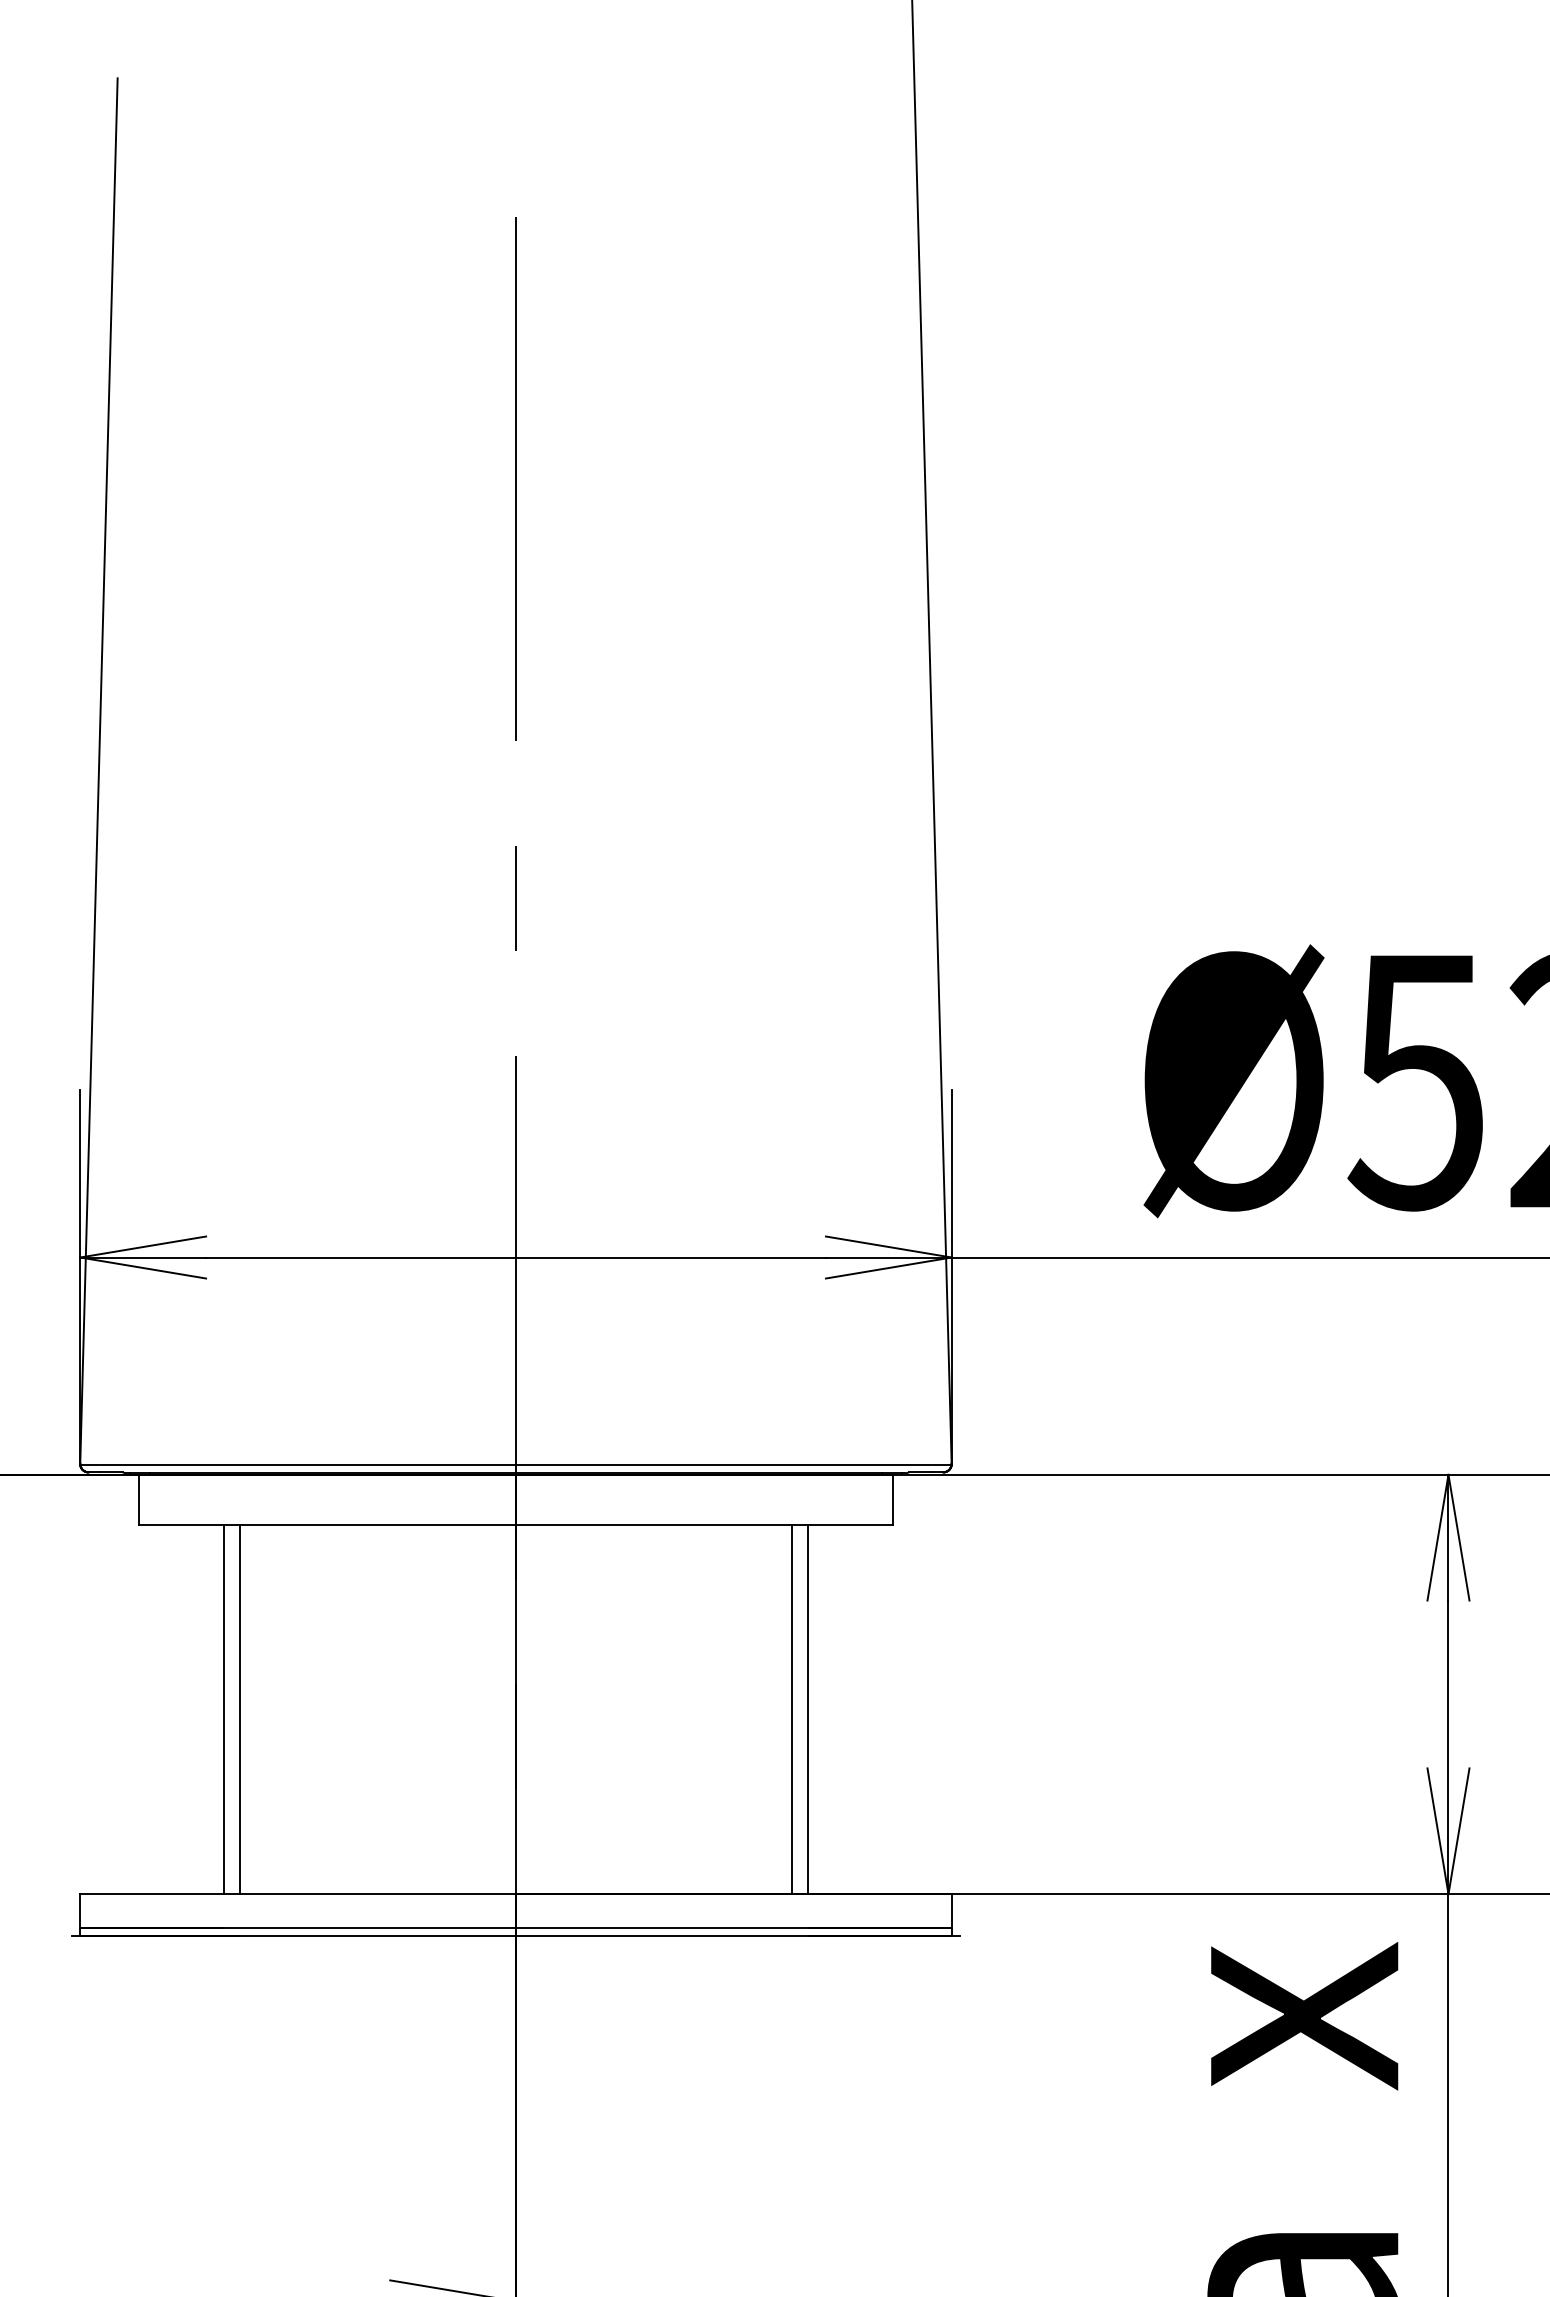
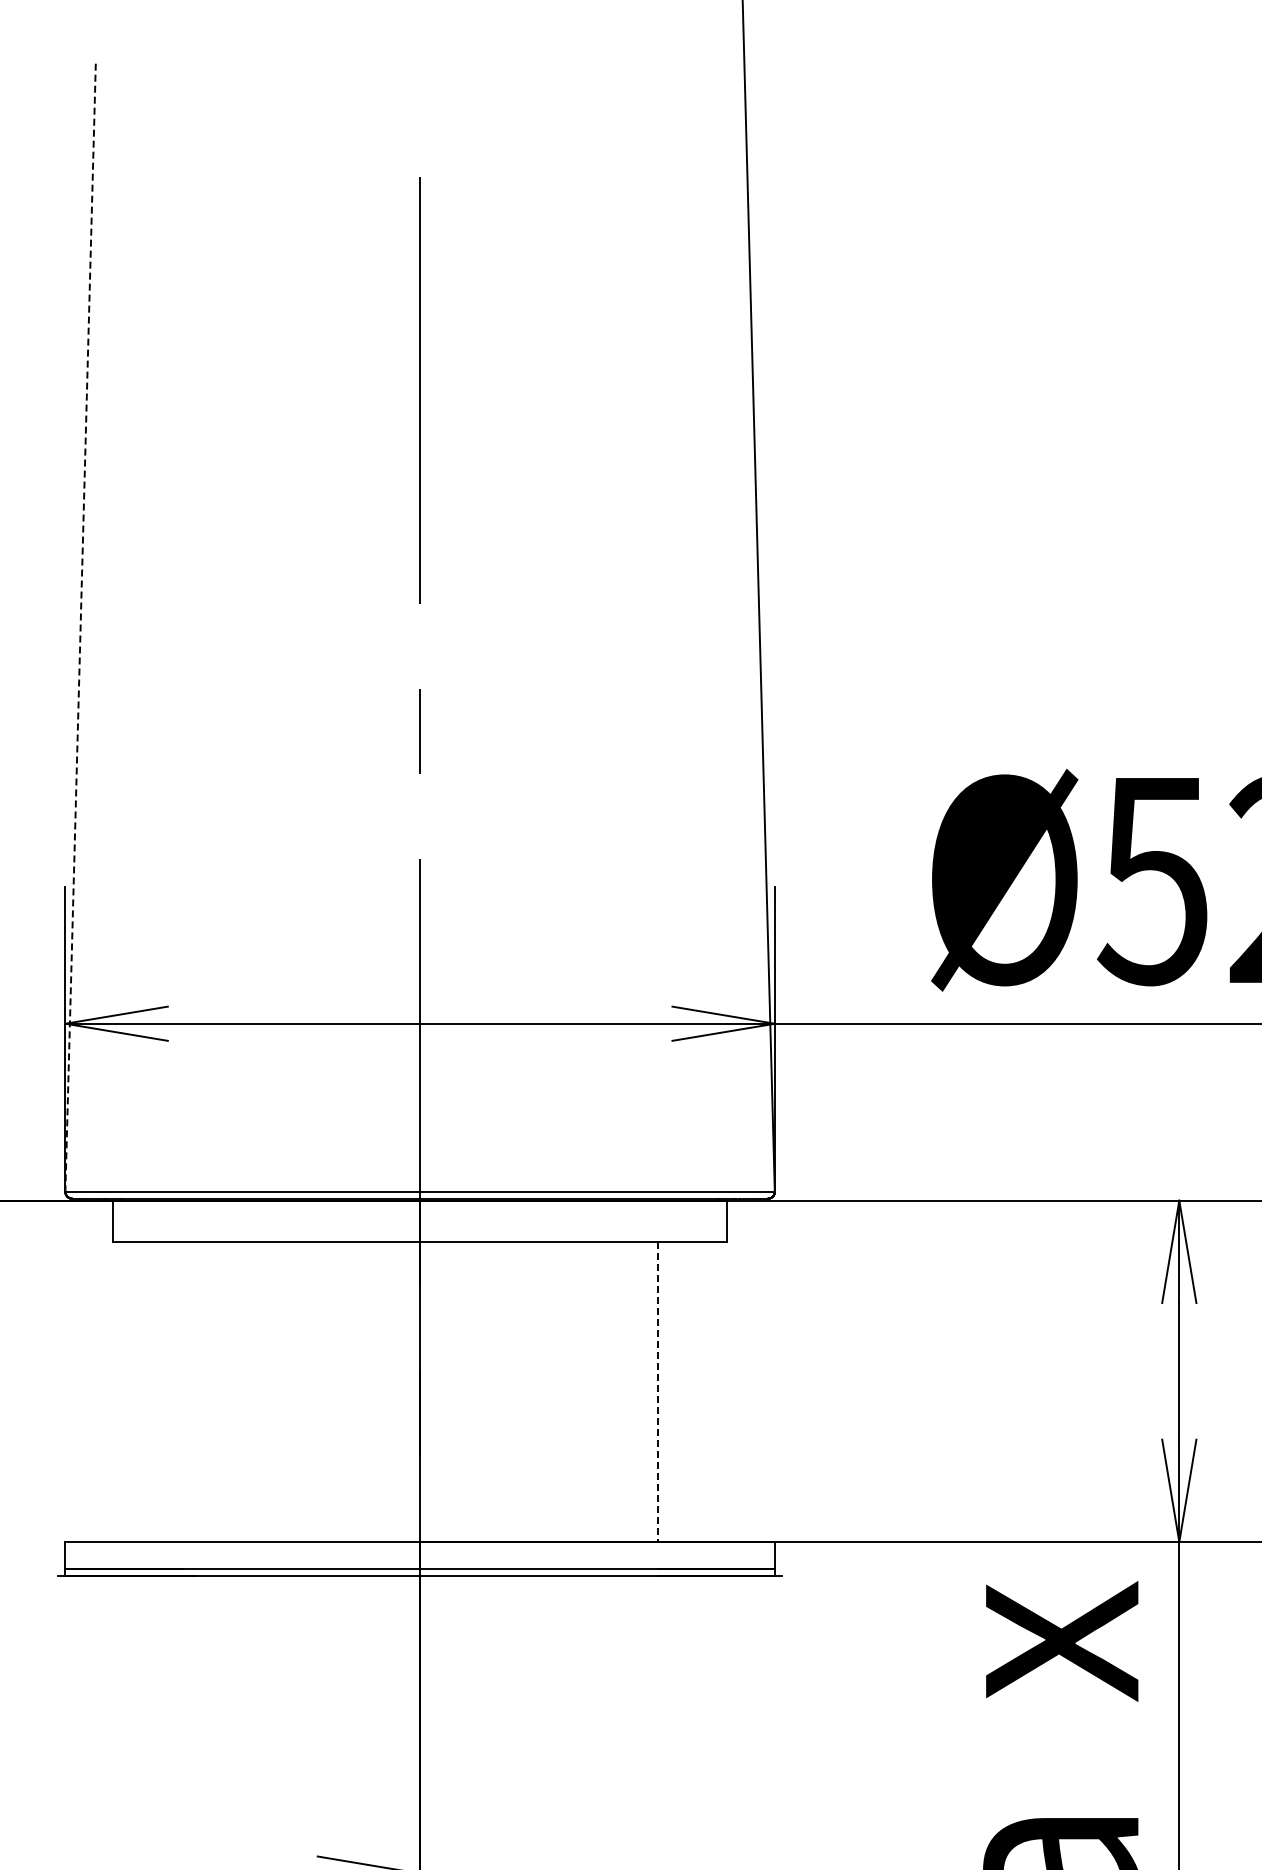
line: (98, 772) -> (80, 628), solid -> dashed
line: (224, 1709) -> (182, 1391), removed
line: (240, 1709) -> (195, 1391), removed
line: (792, 1709) -> (645, 1391), removed
line: (807, 1710) -> (657, 1392), solid -> dashed

